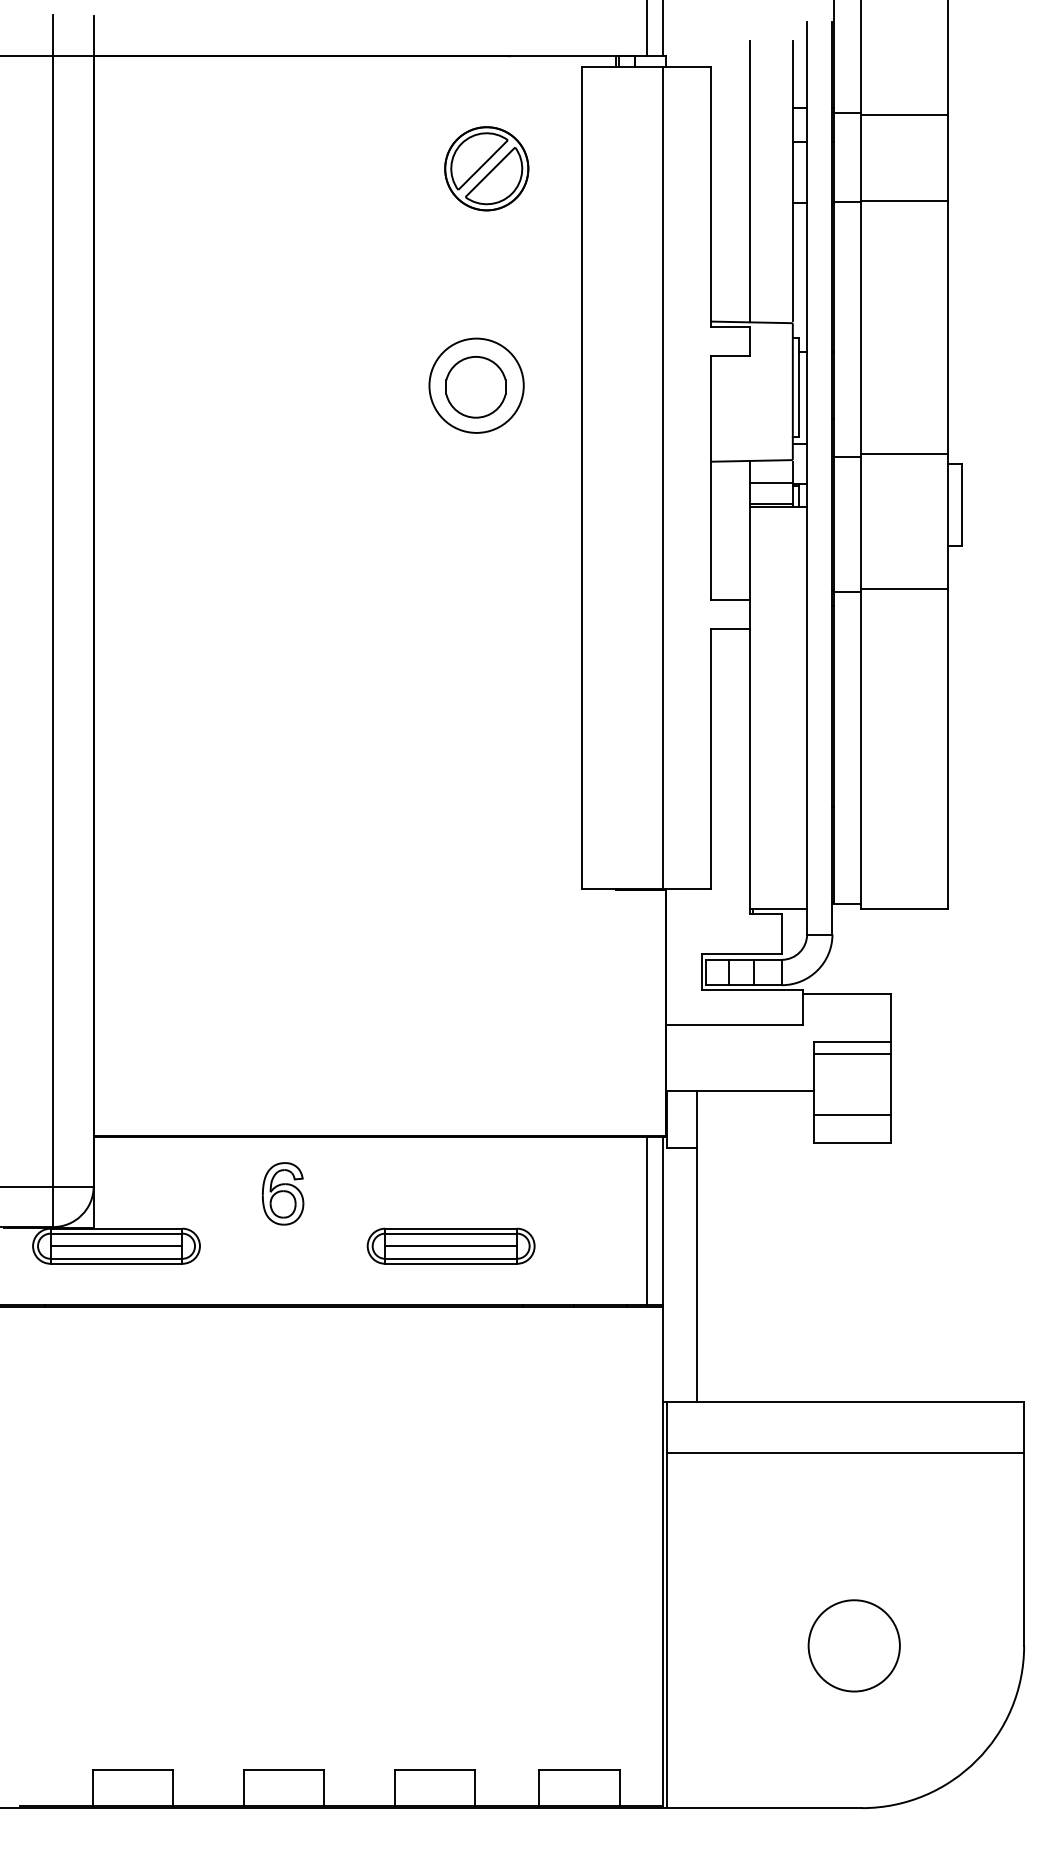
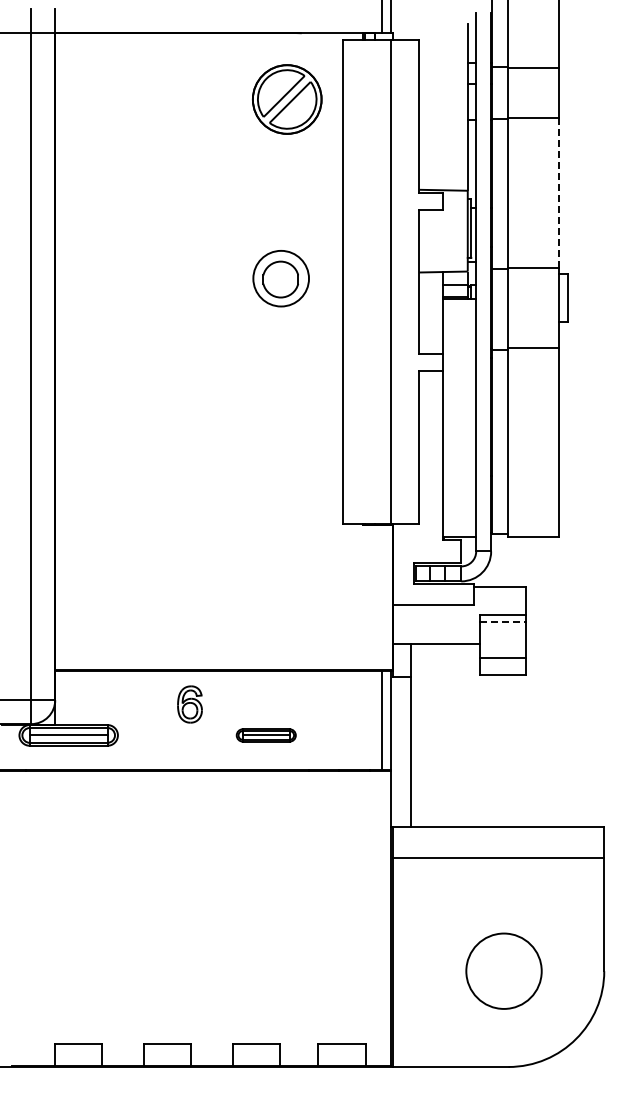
part: (485, 168) -> (286, 99), size x1.4
line: (750, 182) -> (442, 107), removed
line: (948, 327) -> (559, 193), solid -> dashed
part: (475, 385) -> (280, 278), moved
line: (853, 1054) -> (503, 622), solid -> dashed
part: (282, 1193) -> (189, 704), moved
part: (451, 1246) -> (266, 735), size x0.6
circle: (853, 1646) -> (503, 971), size x1.4

